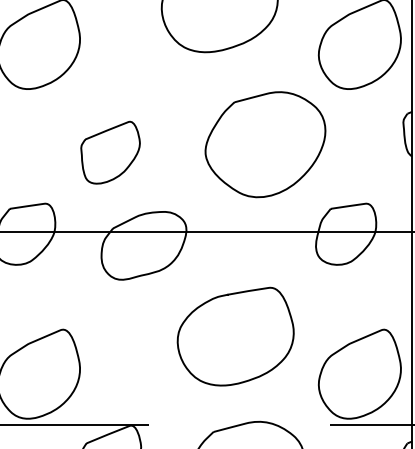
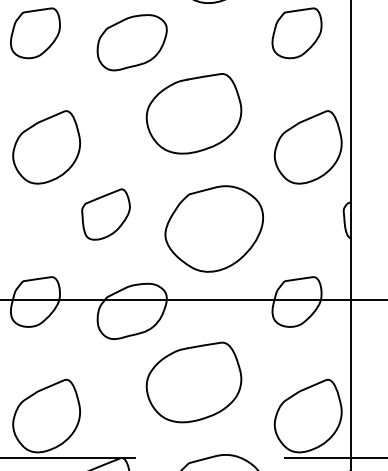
part: (264, 144) -> (213, 228), moved
part: (109, 152) -> (105, 214), moved
curve: (228, 296) -> (188, 349), moved

